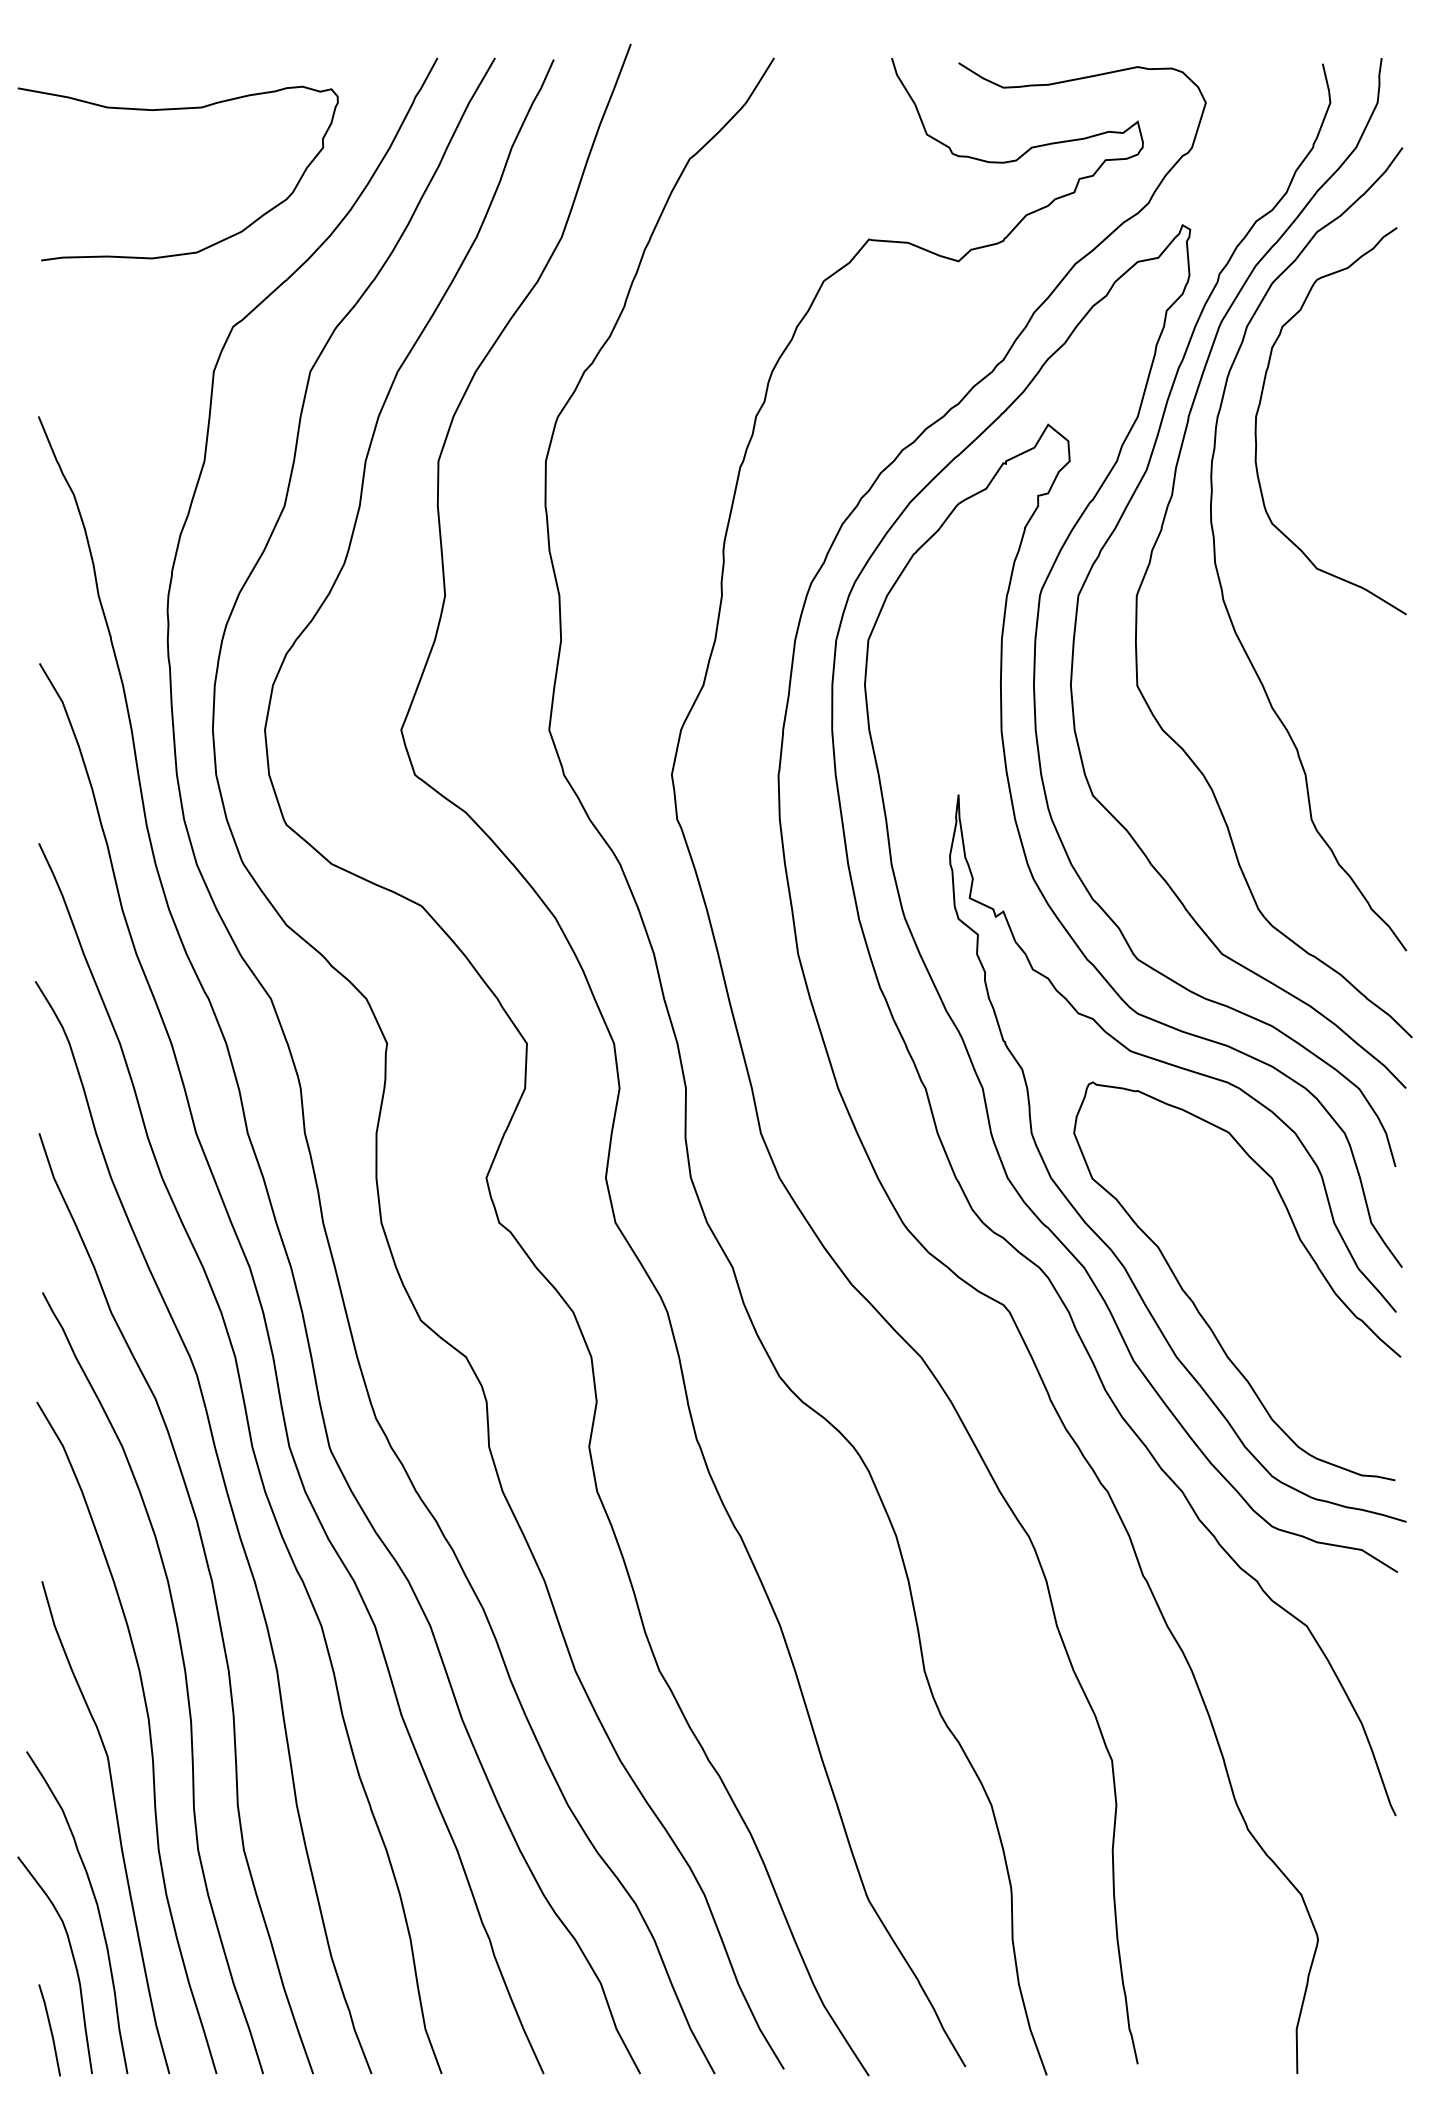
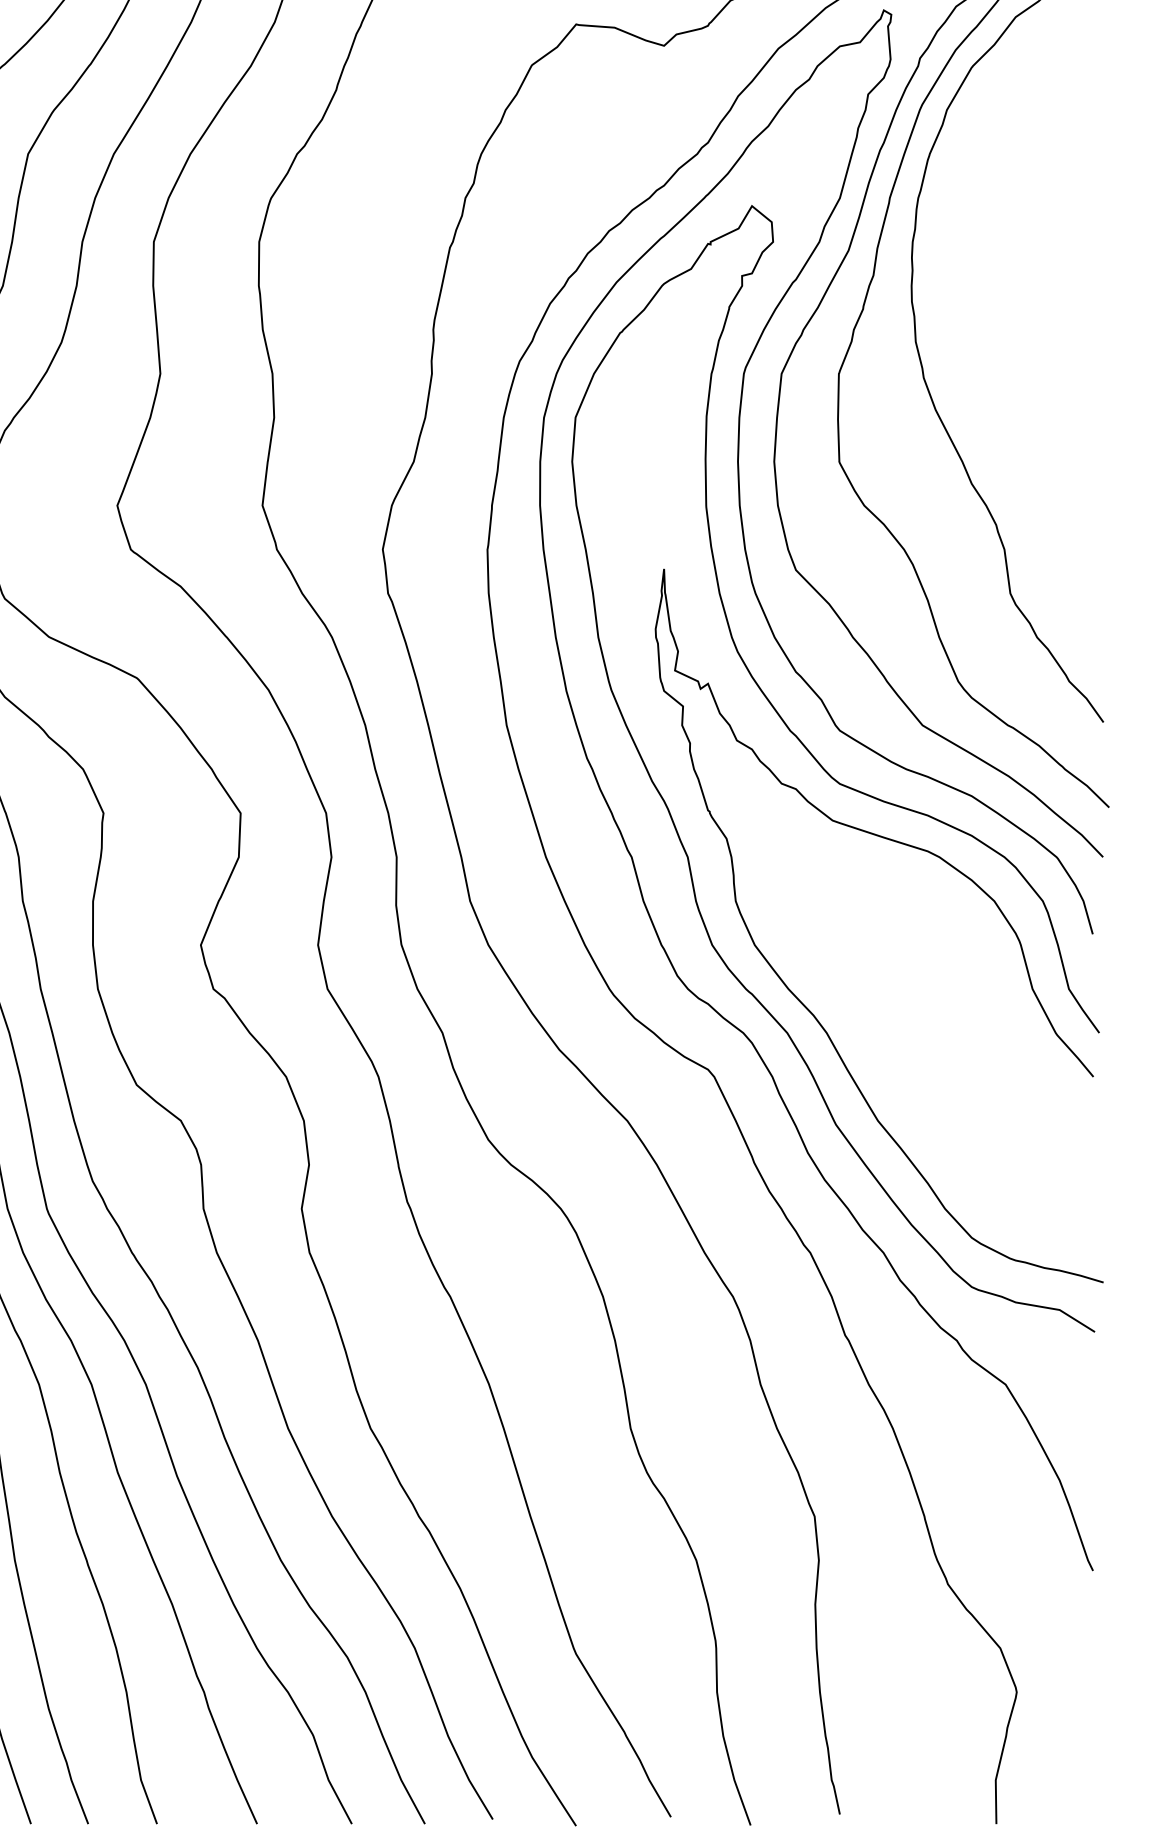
curve: (1260, 405) -> (960, 187), removed
curve: (1194, 1302) -> (895, 1067), removed

